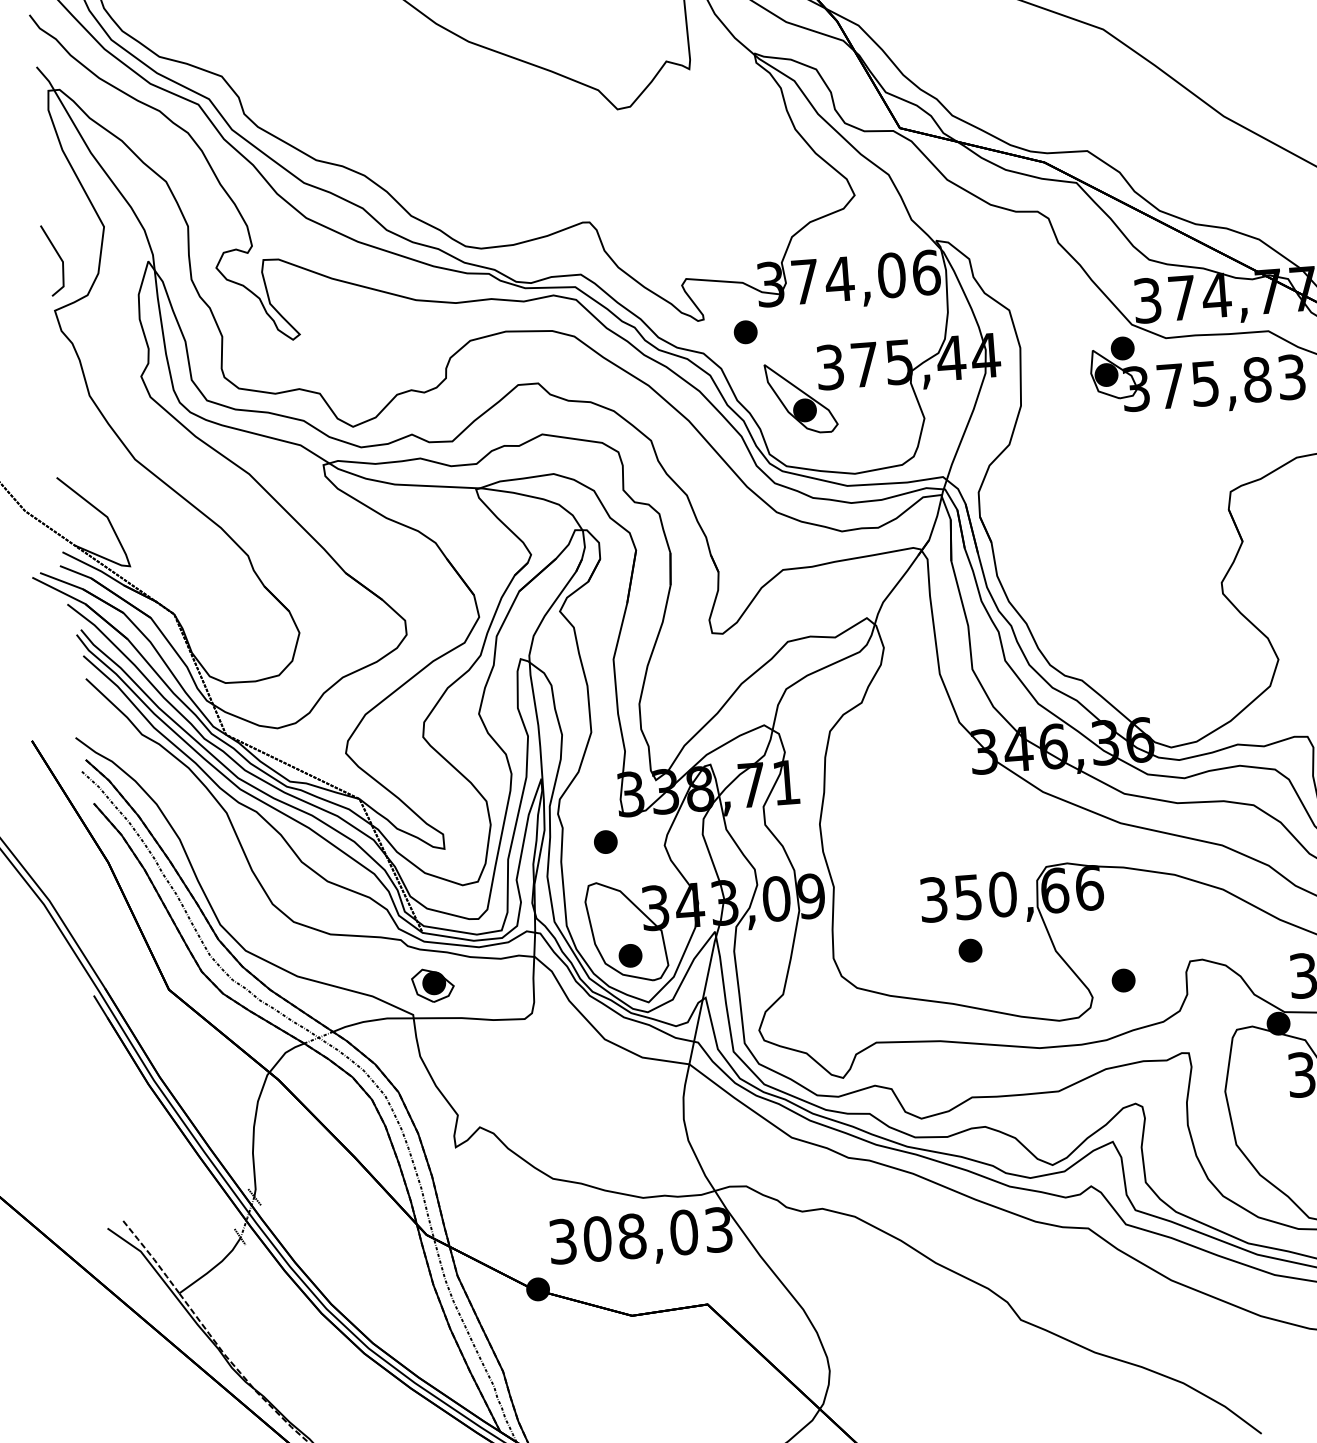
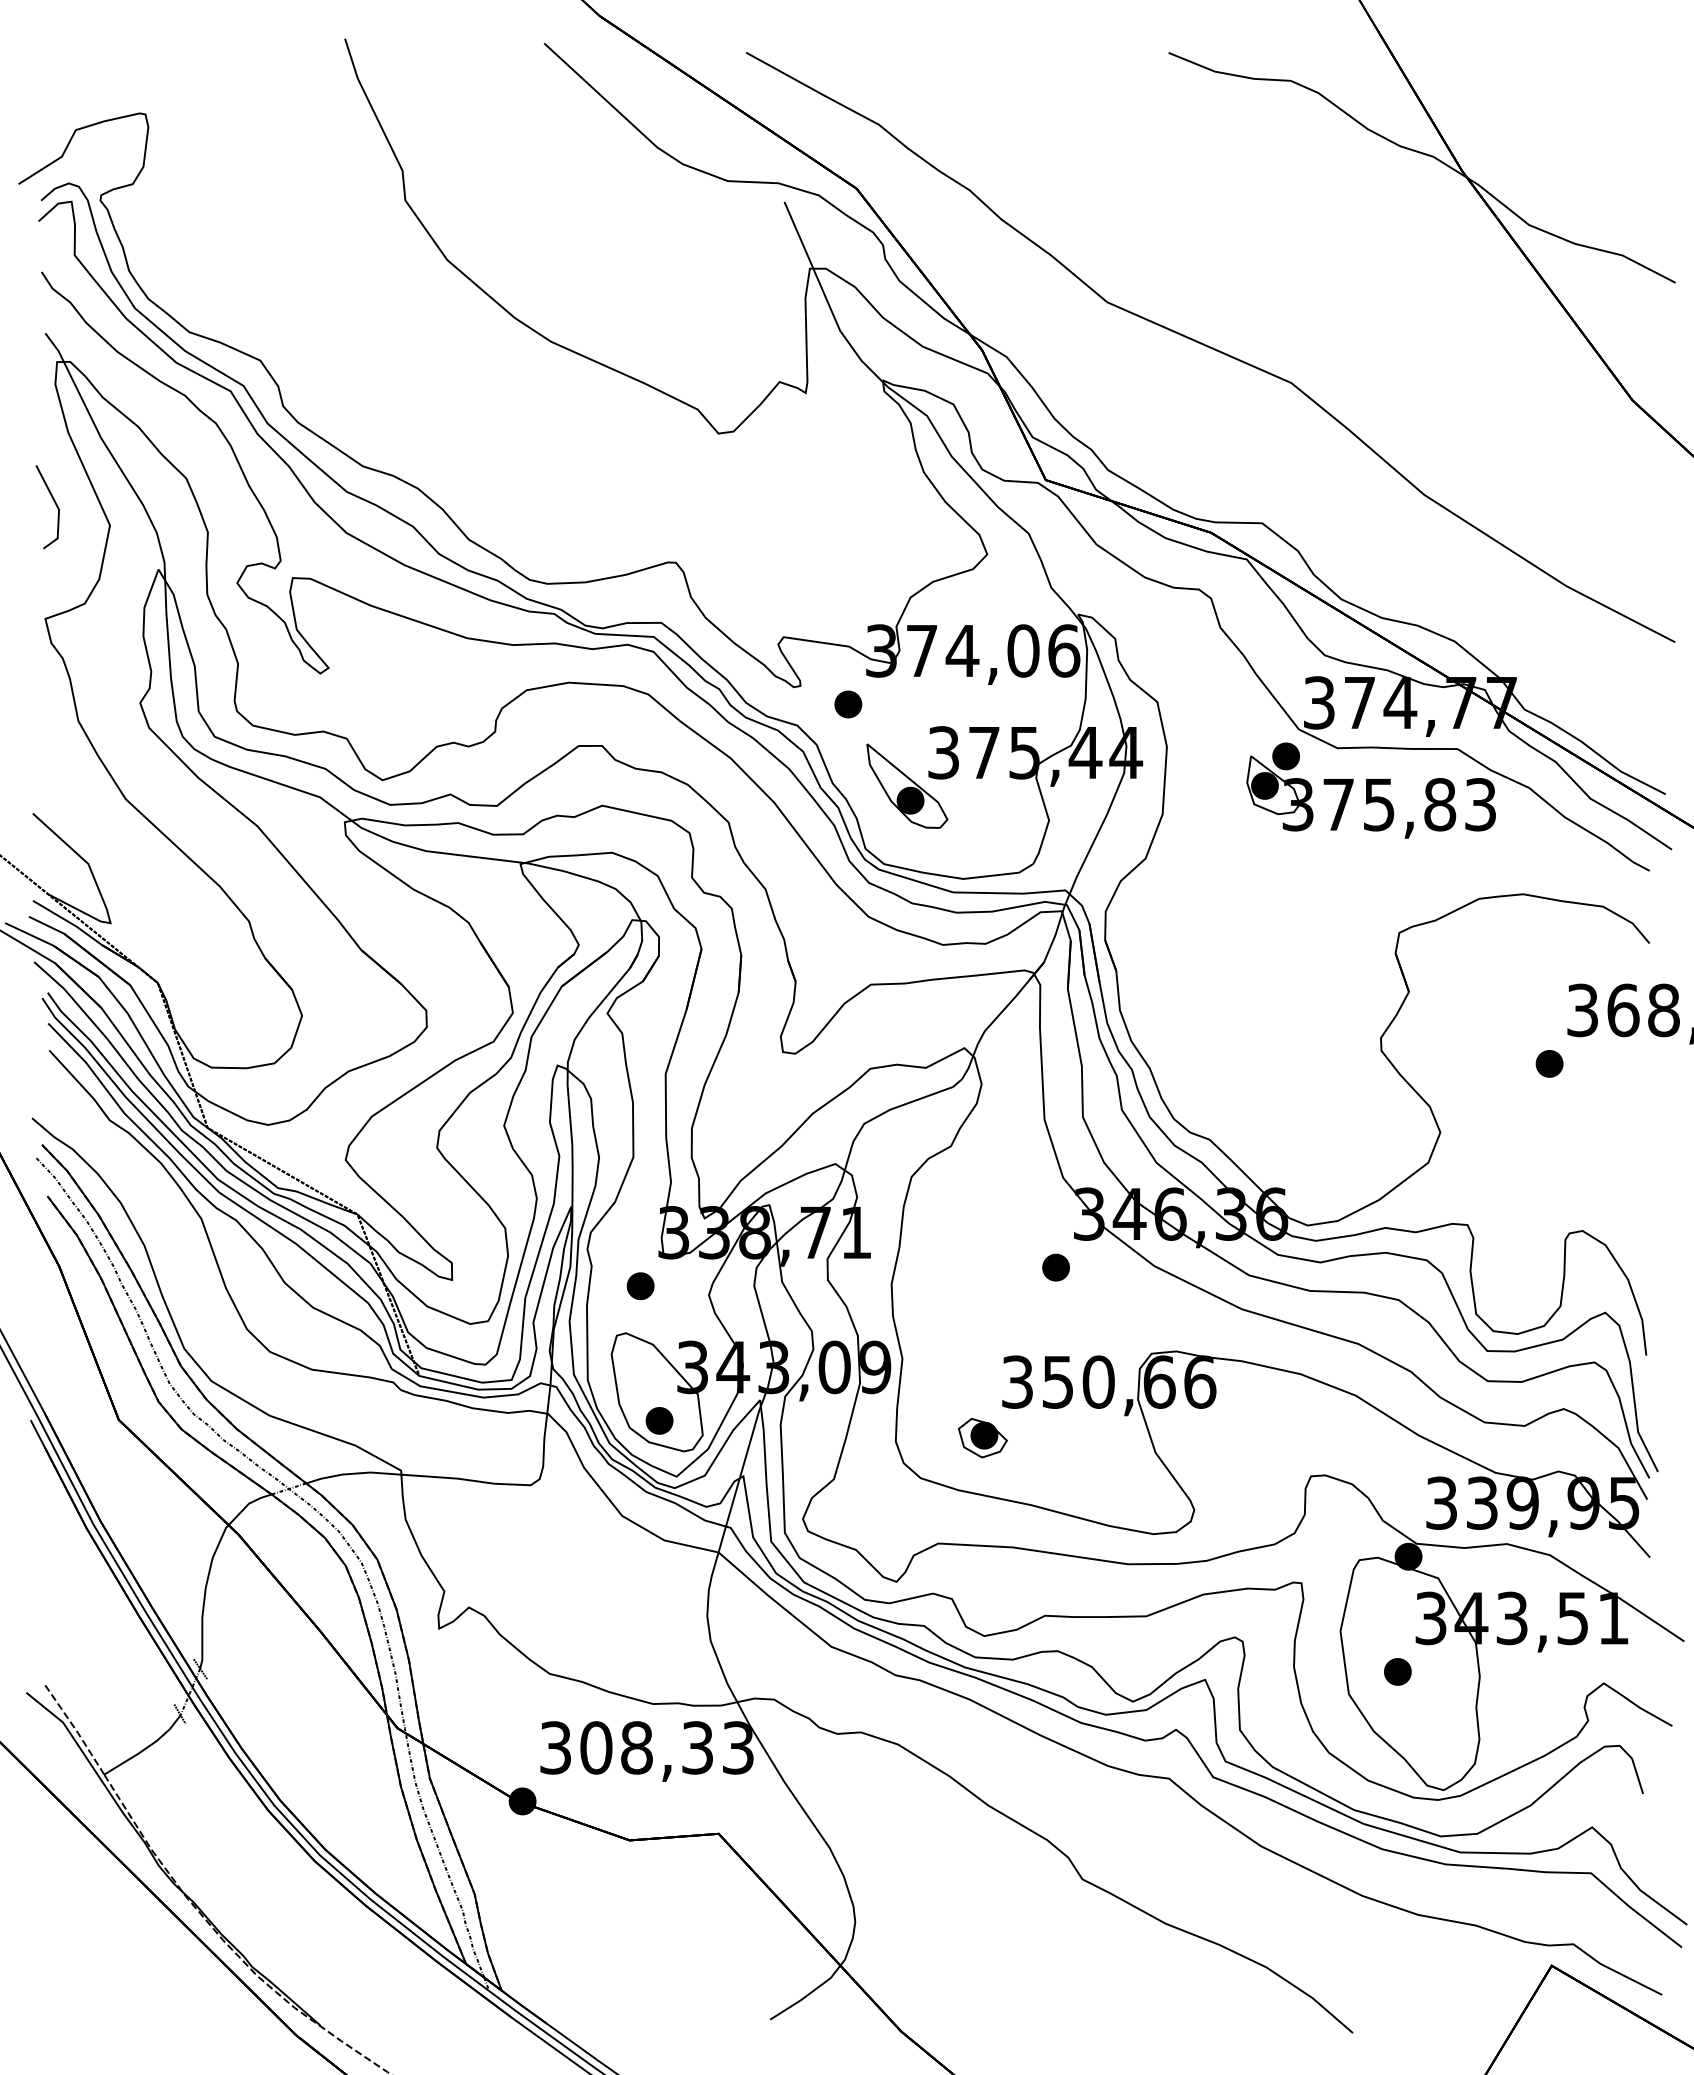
line: (58, 256) -> (54, 503), moved
part: (970, 950) -> (1055, 1267), moved
part: (1123, 980) -> (1397, 1671), moved
part: (432, 985) -> (982, 1438), moved
text: (683, 1232) -> (697, 1747), 308,03 -> 308,33

